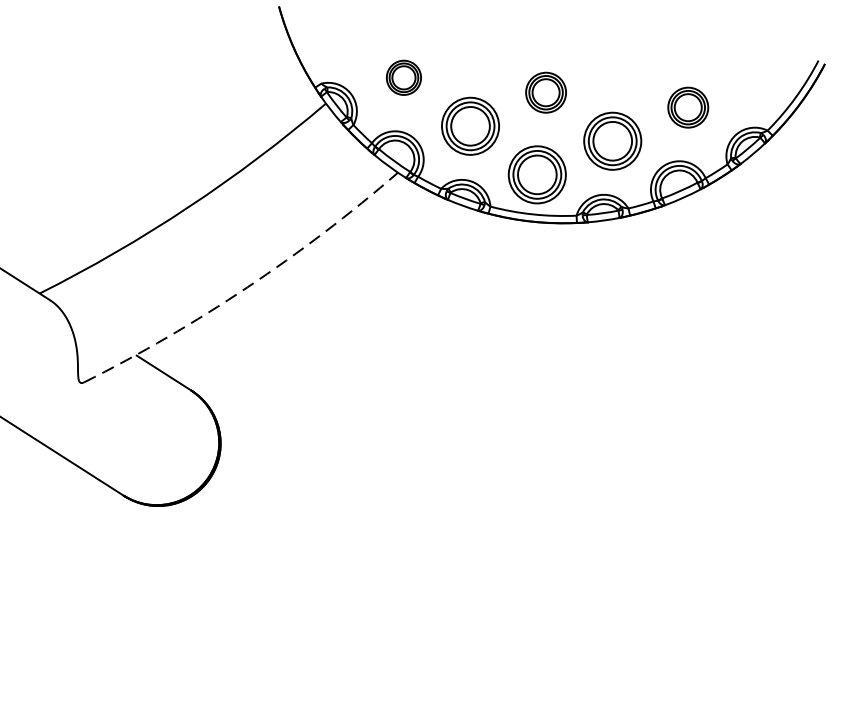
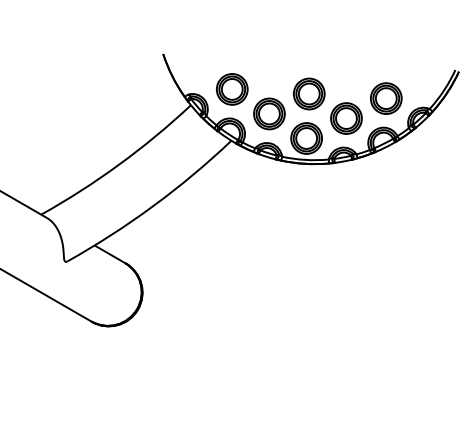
part: (404, 77) -> (232, 89), size x1.67
part: (546, 91) -> (309, 93), size x1.43
part: (688, 107) -> (386, 98), size x1.43
arc: (248, 287) -> (153, 206), dashed -> solid

